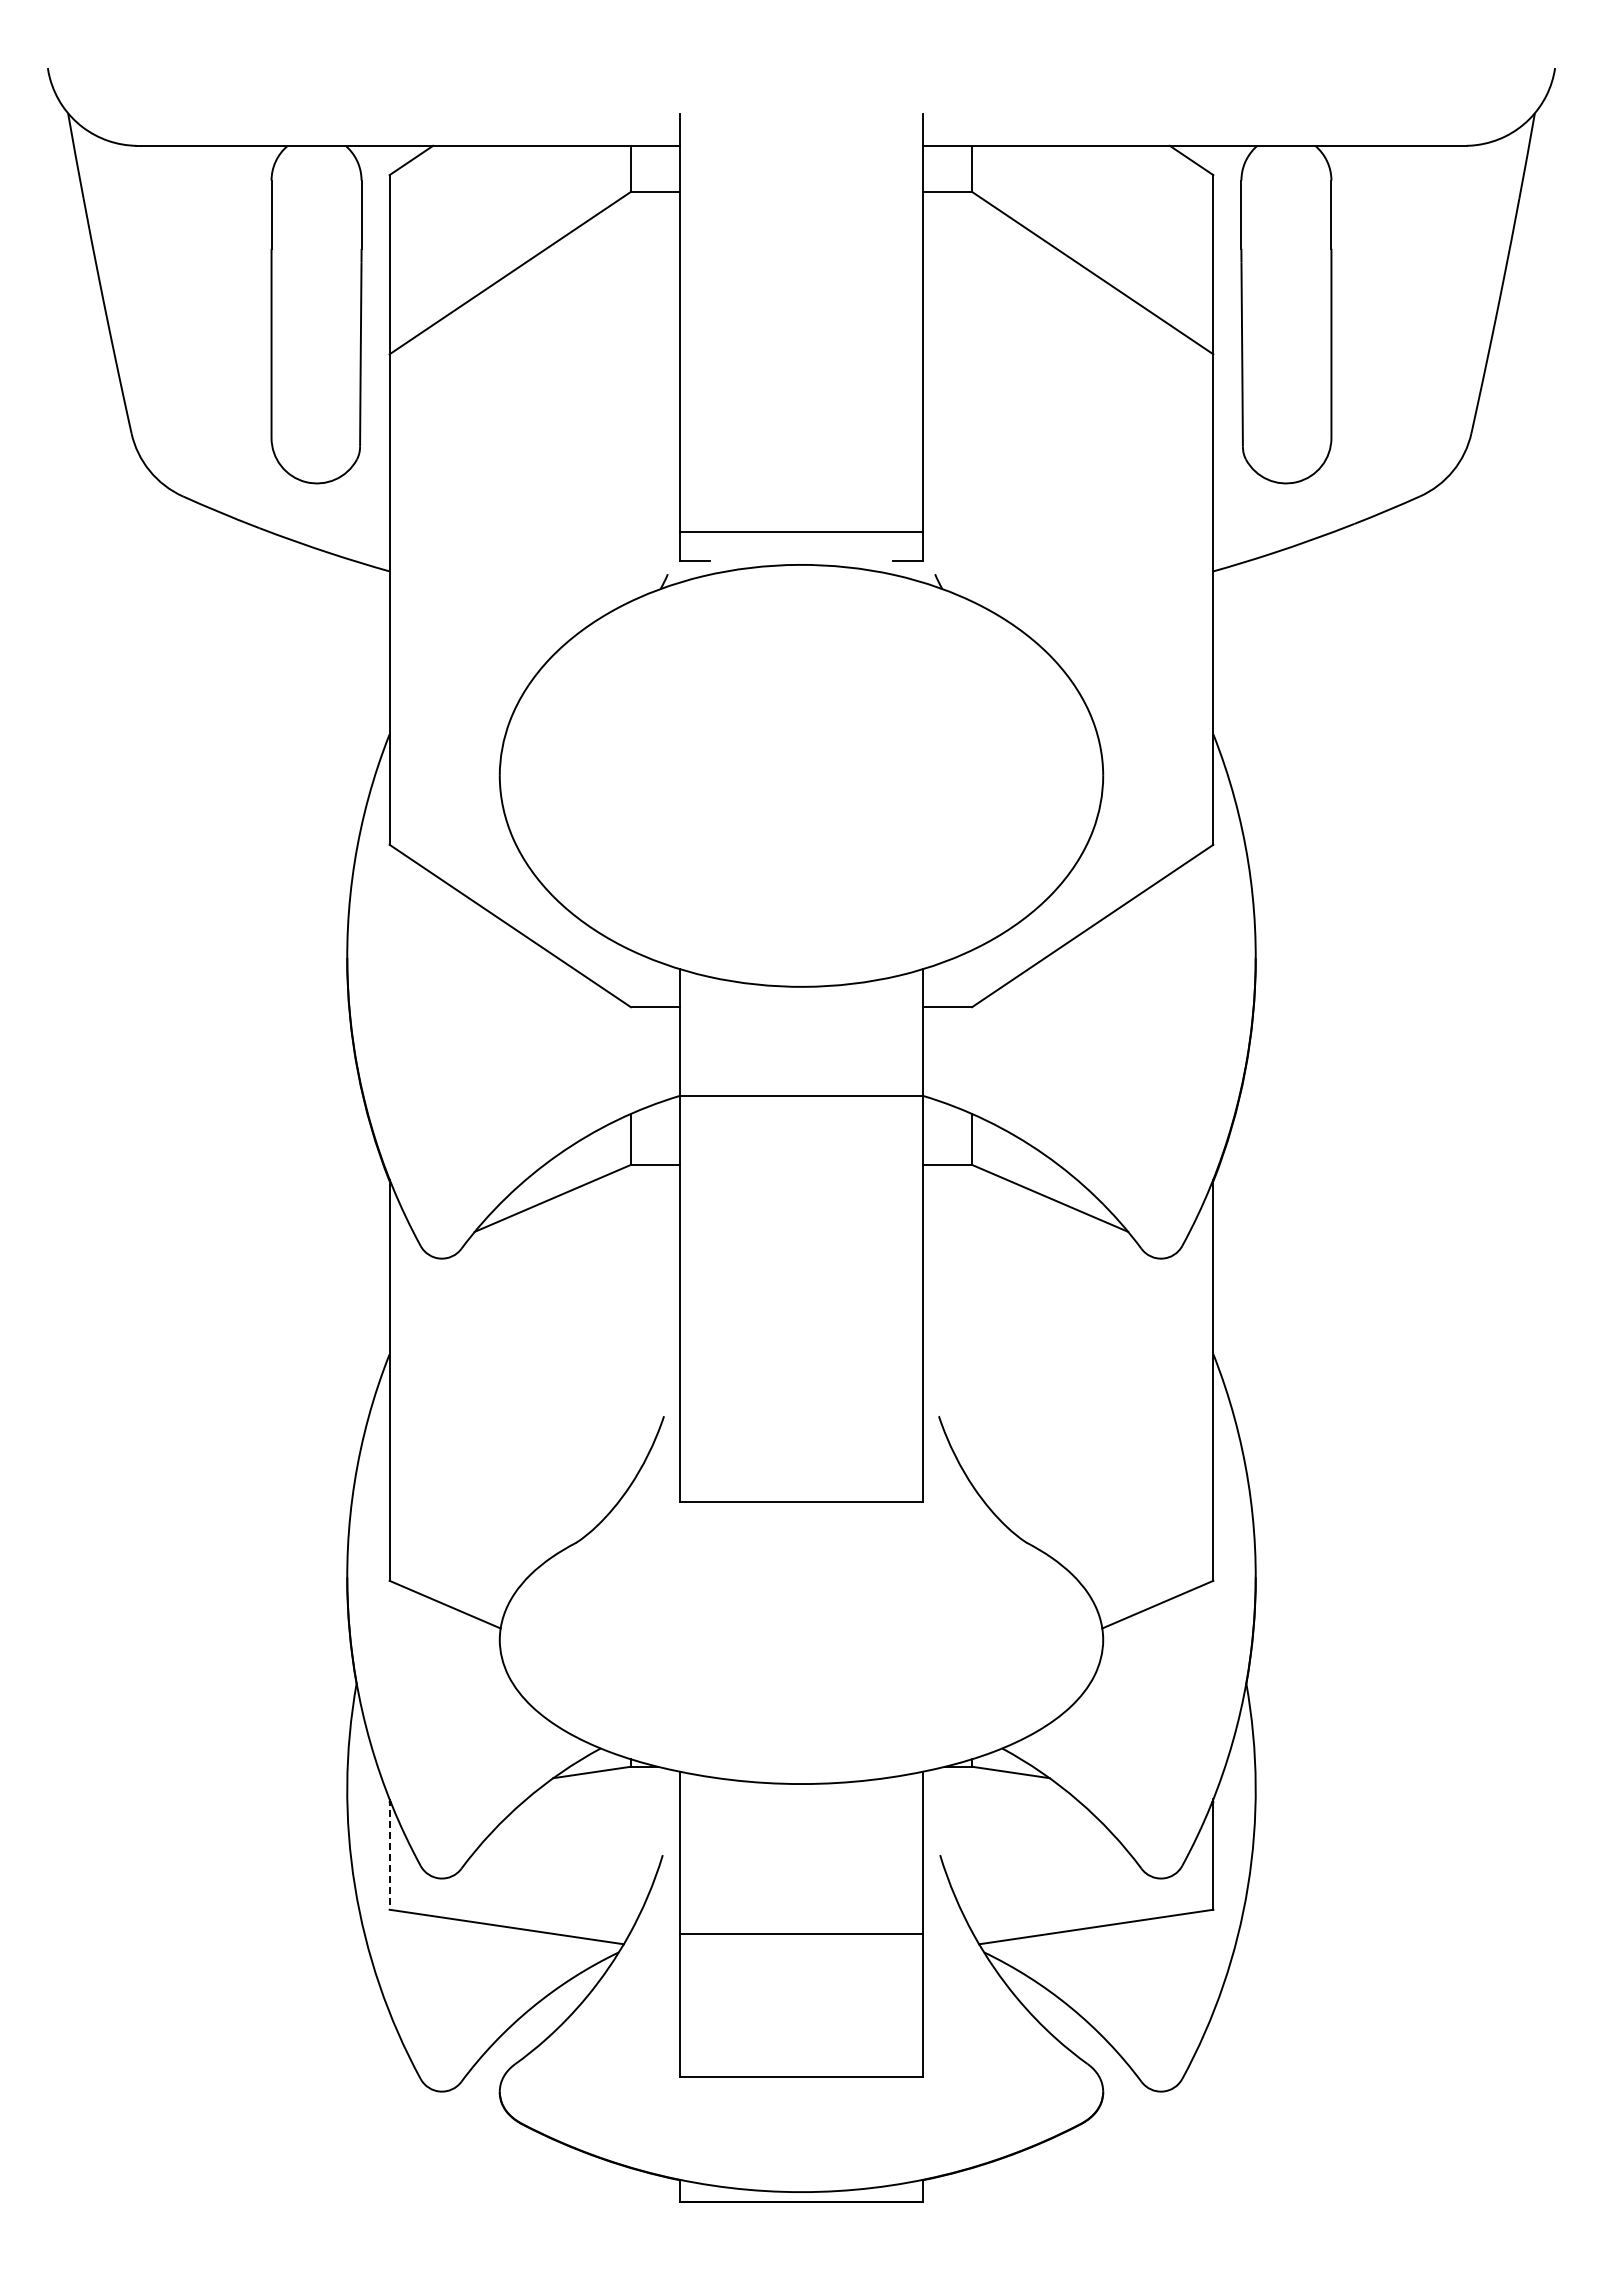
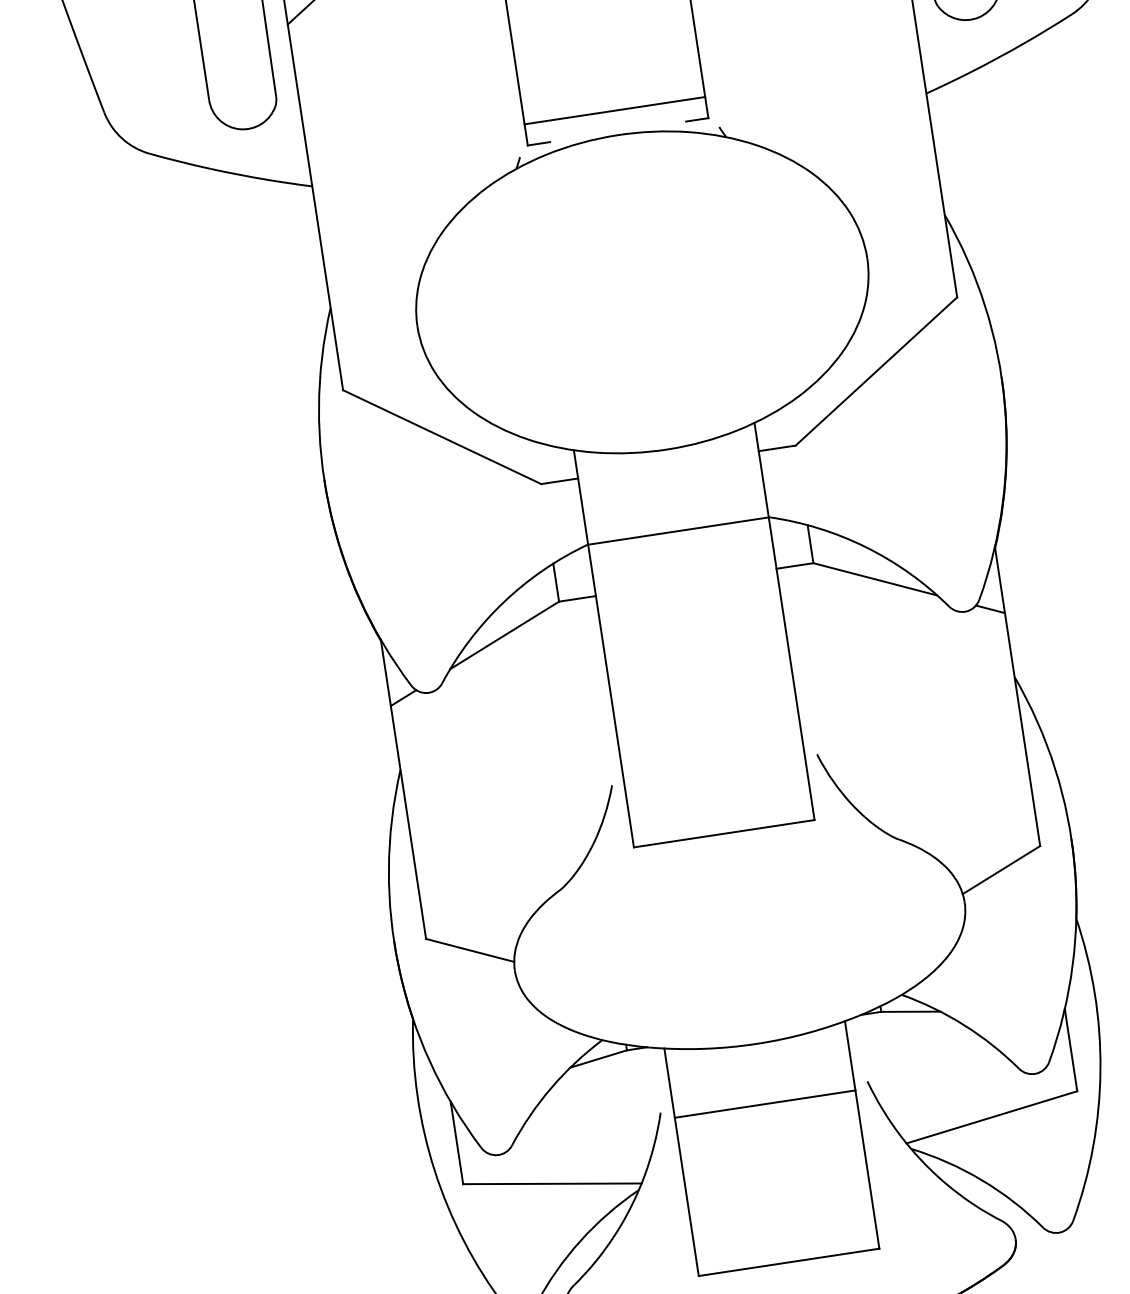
line: (407, 1260) -> (403, 698), added
line: (1194, 1260) -> (990, 609), added
line: (389, 1855) -> (456, 1143), dashed -> solid
line: (801, 1933) -> (765, 1103), moved

